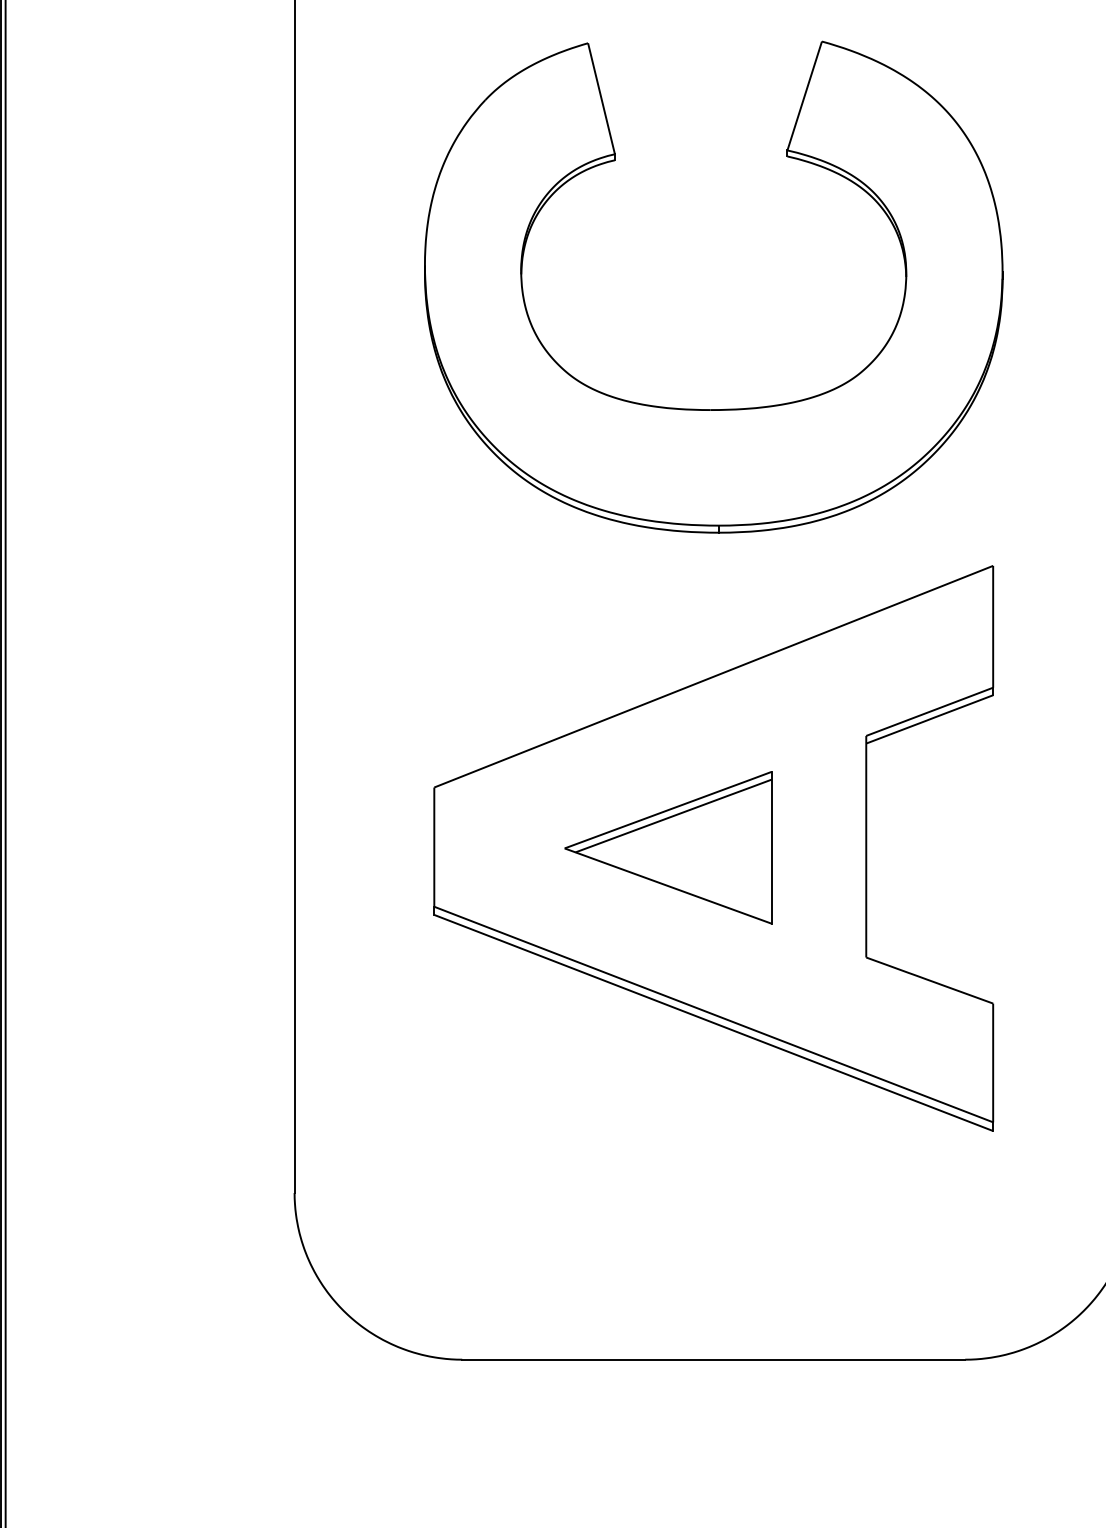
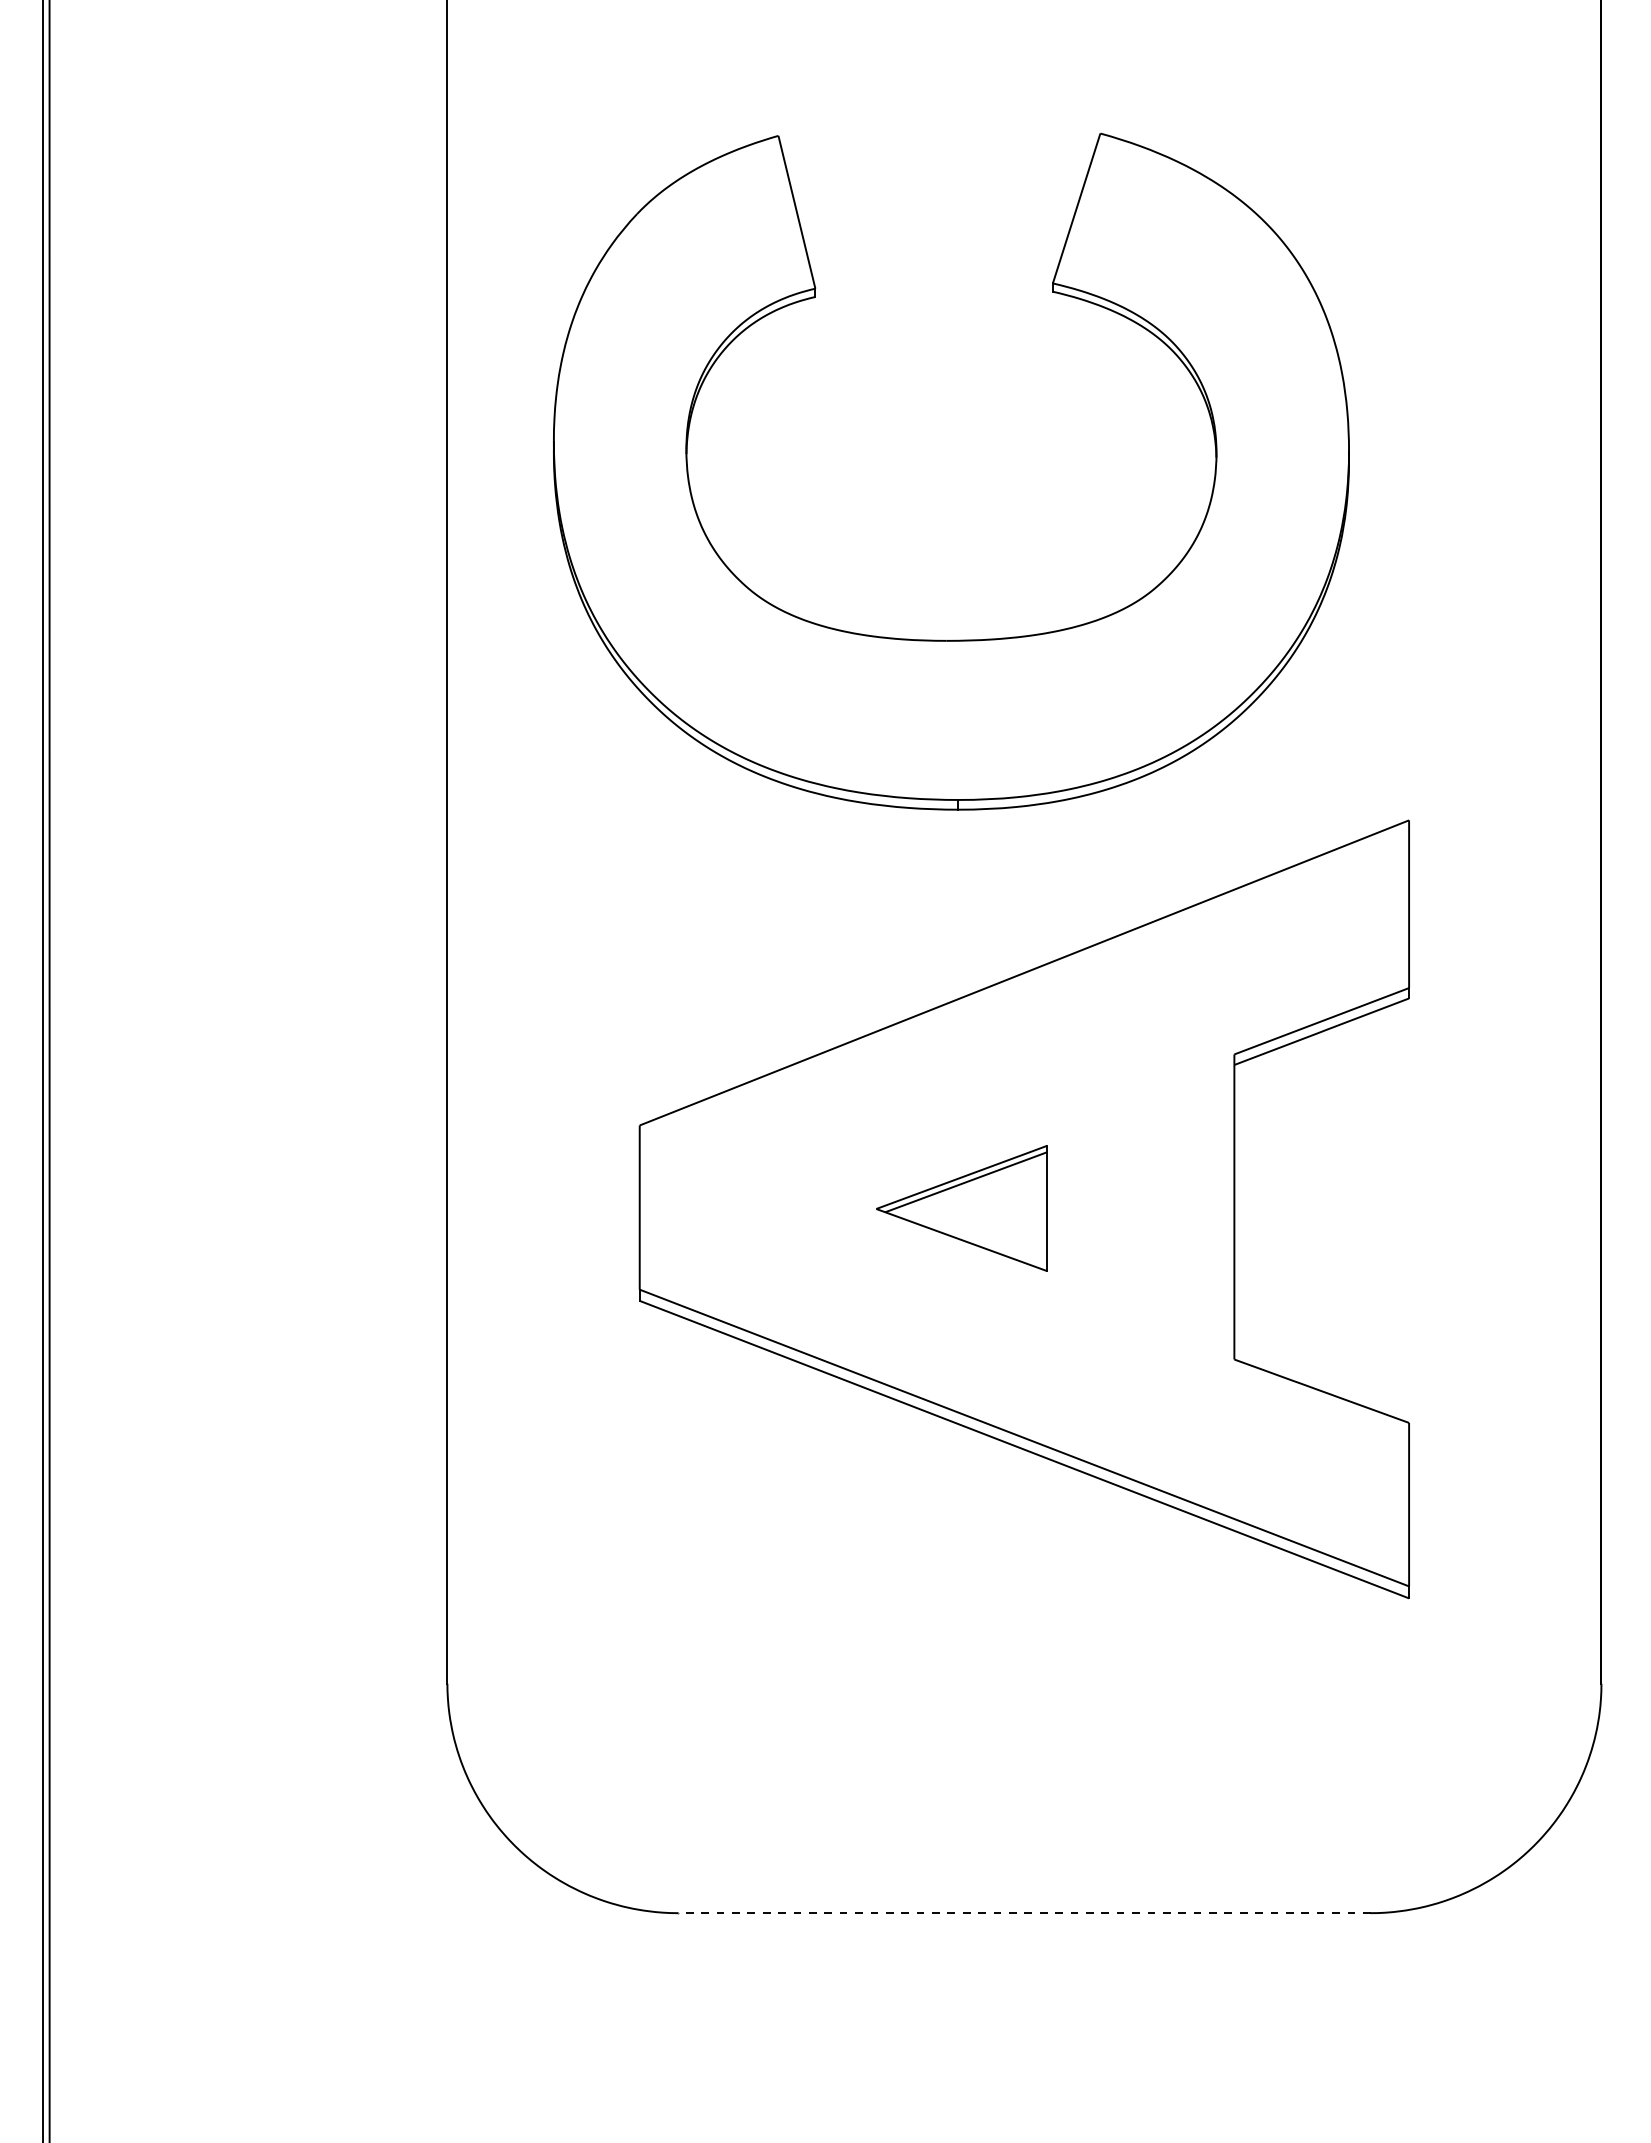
part: (714, 409) -> (952, 639), moved
part: (668, 847) -> (961, 1208), size x0.6
line: (713, 1359) -> (1023, 1913), solid -> dashed

